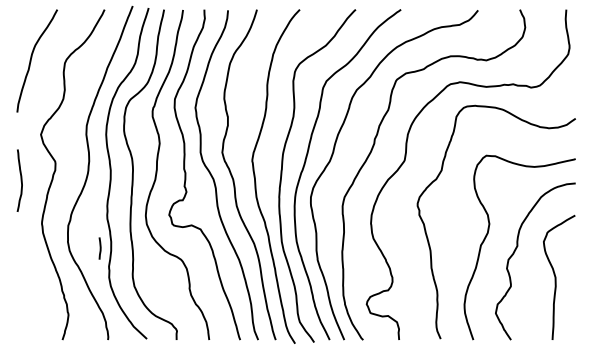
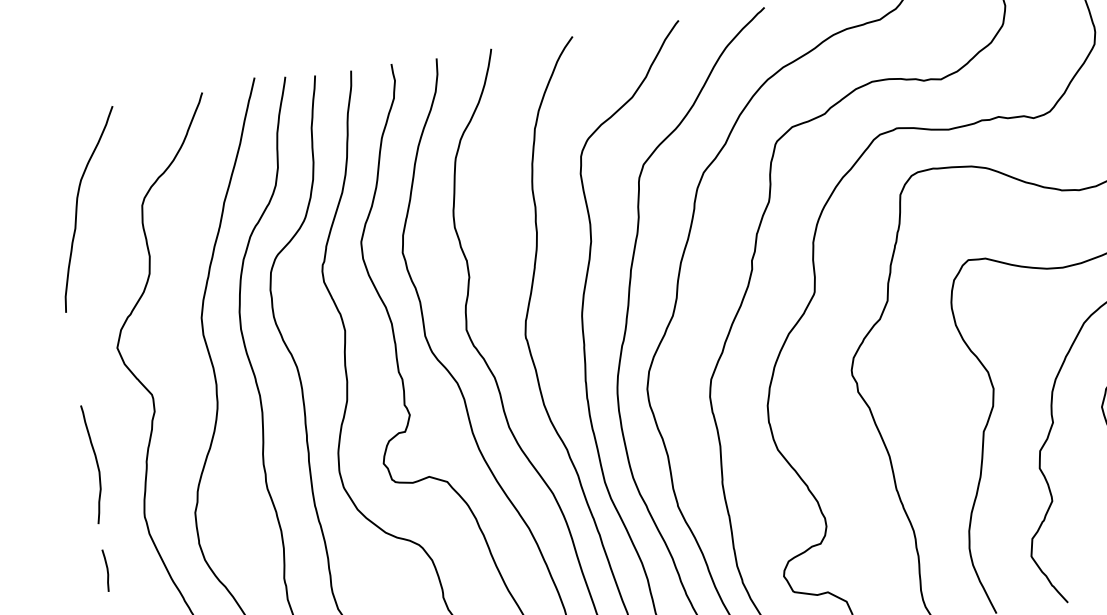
curve: (20, 180) -> (95, 463), moved
line: (99, 248) -> (105, 570), moved

